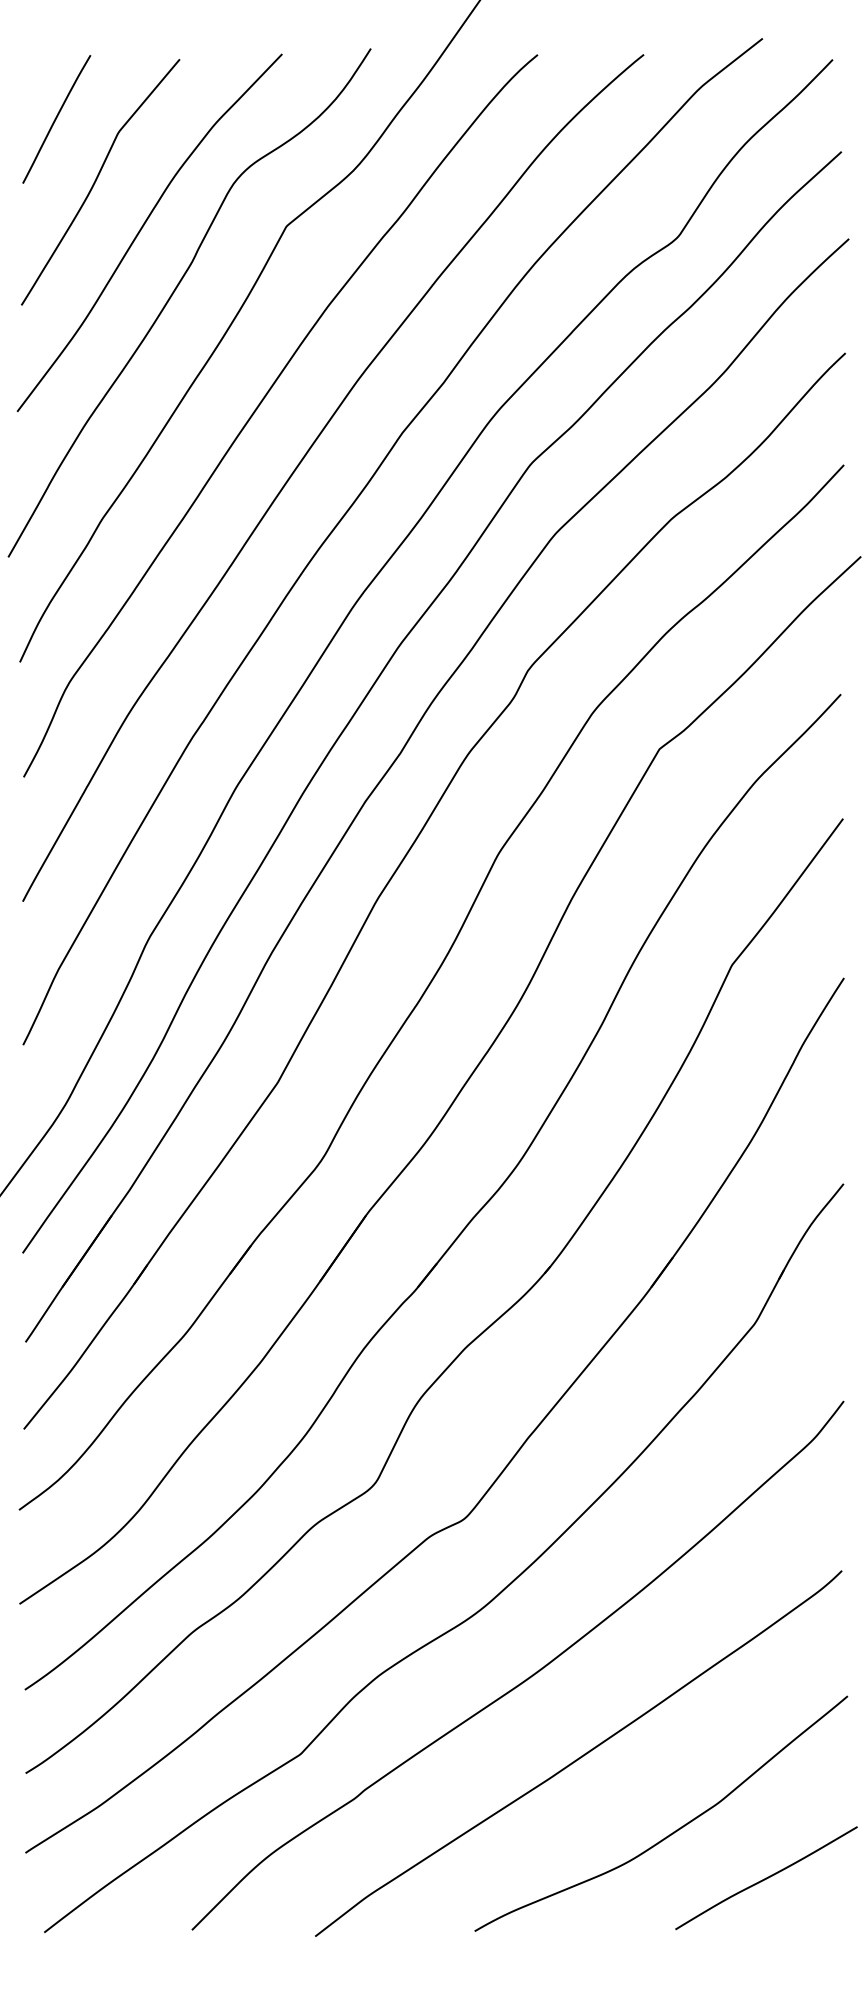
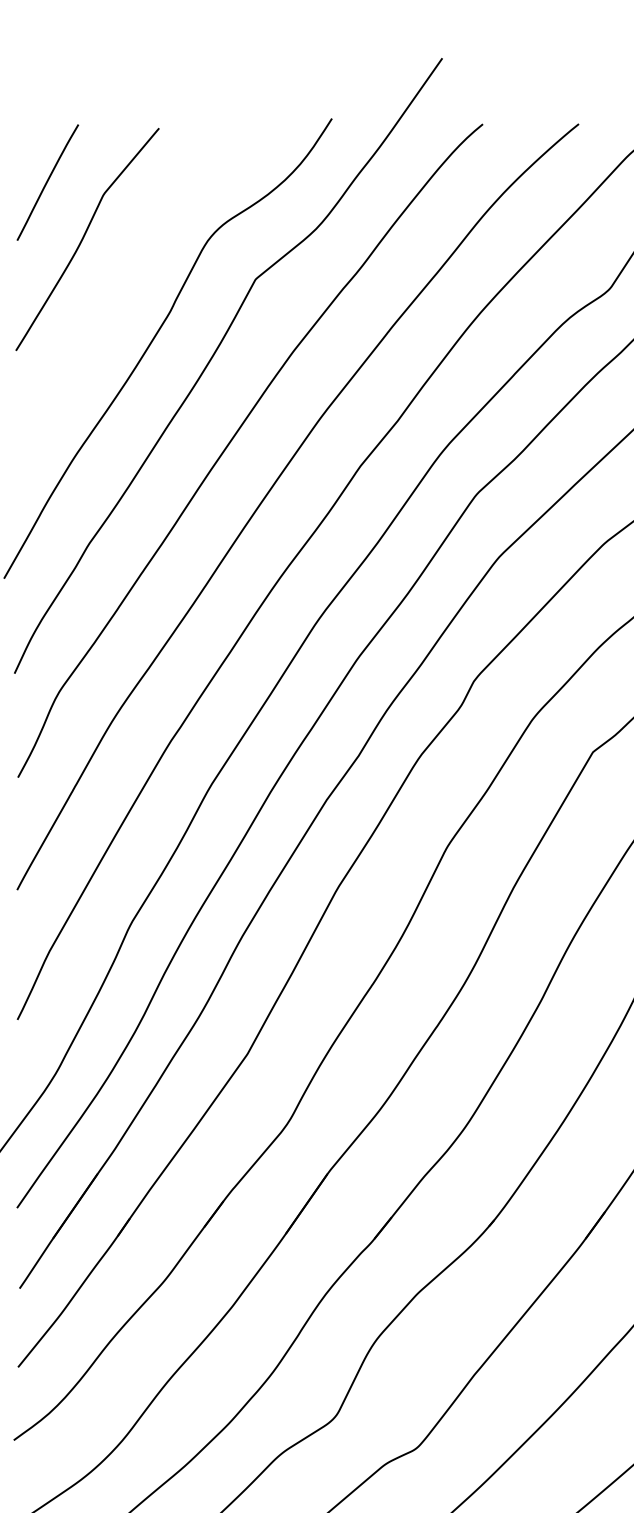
curve: (143, 227) -> (126, 280), removed

